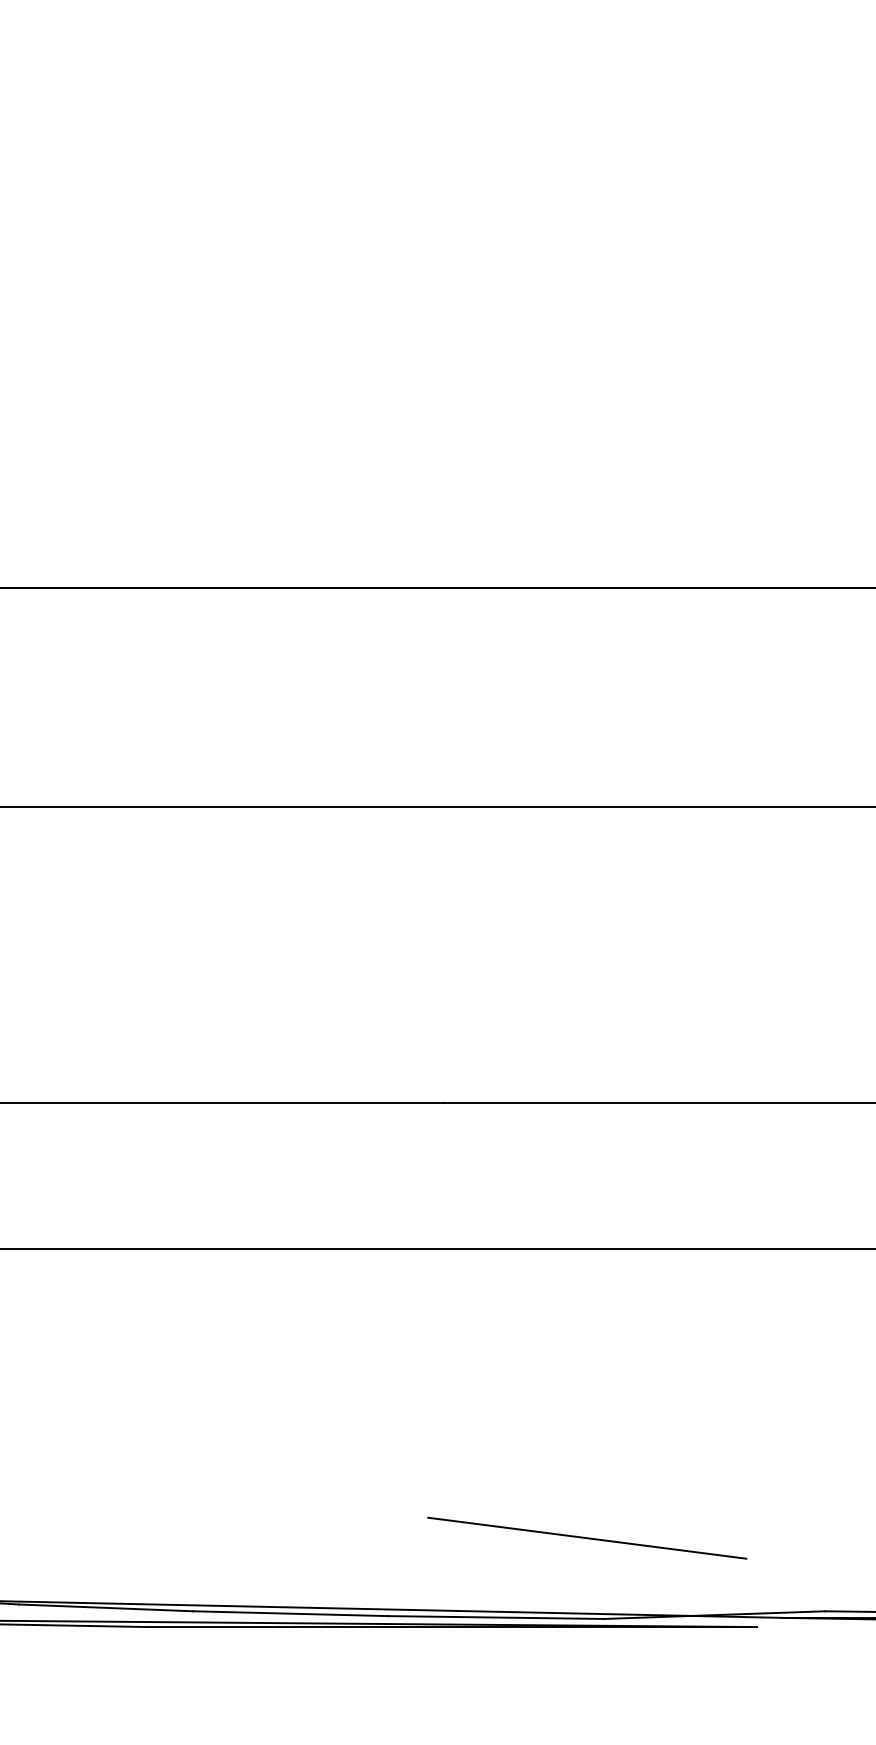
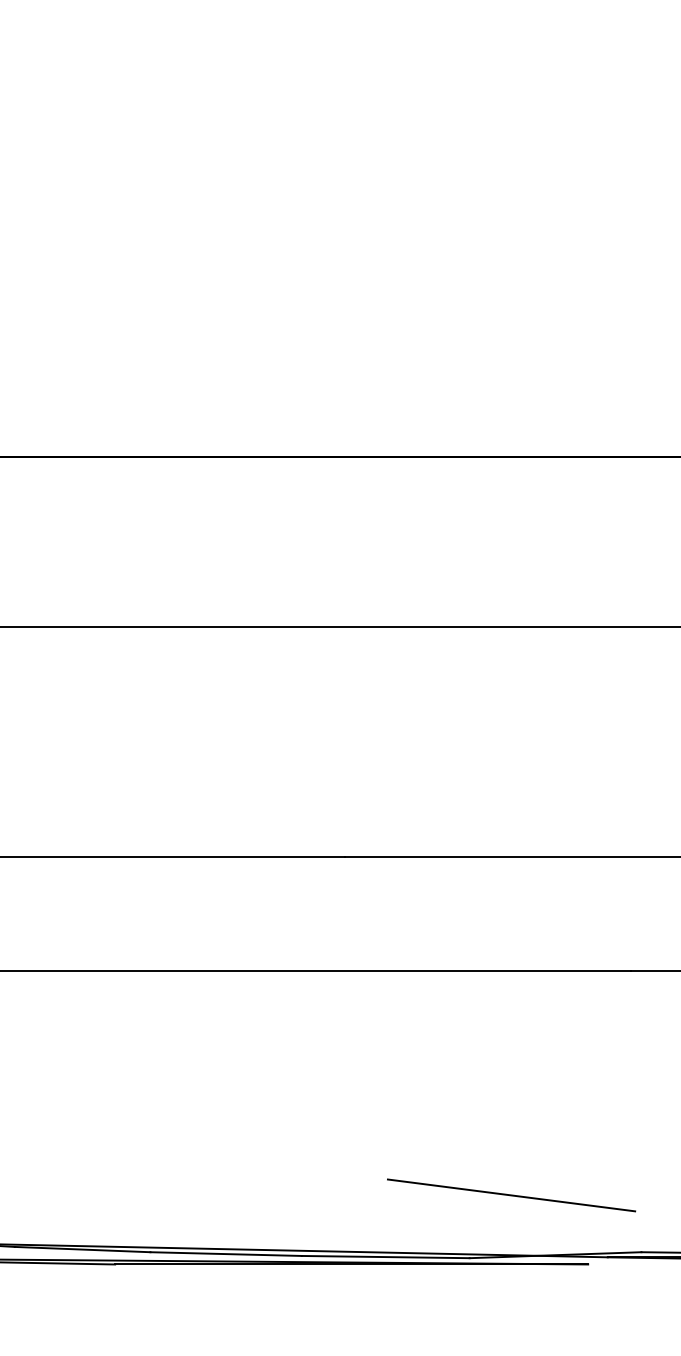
line: (587, 1538) -> (511, 1195), moved

